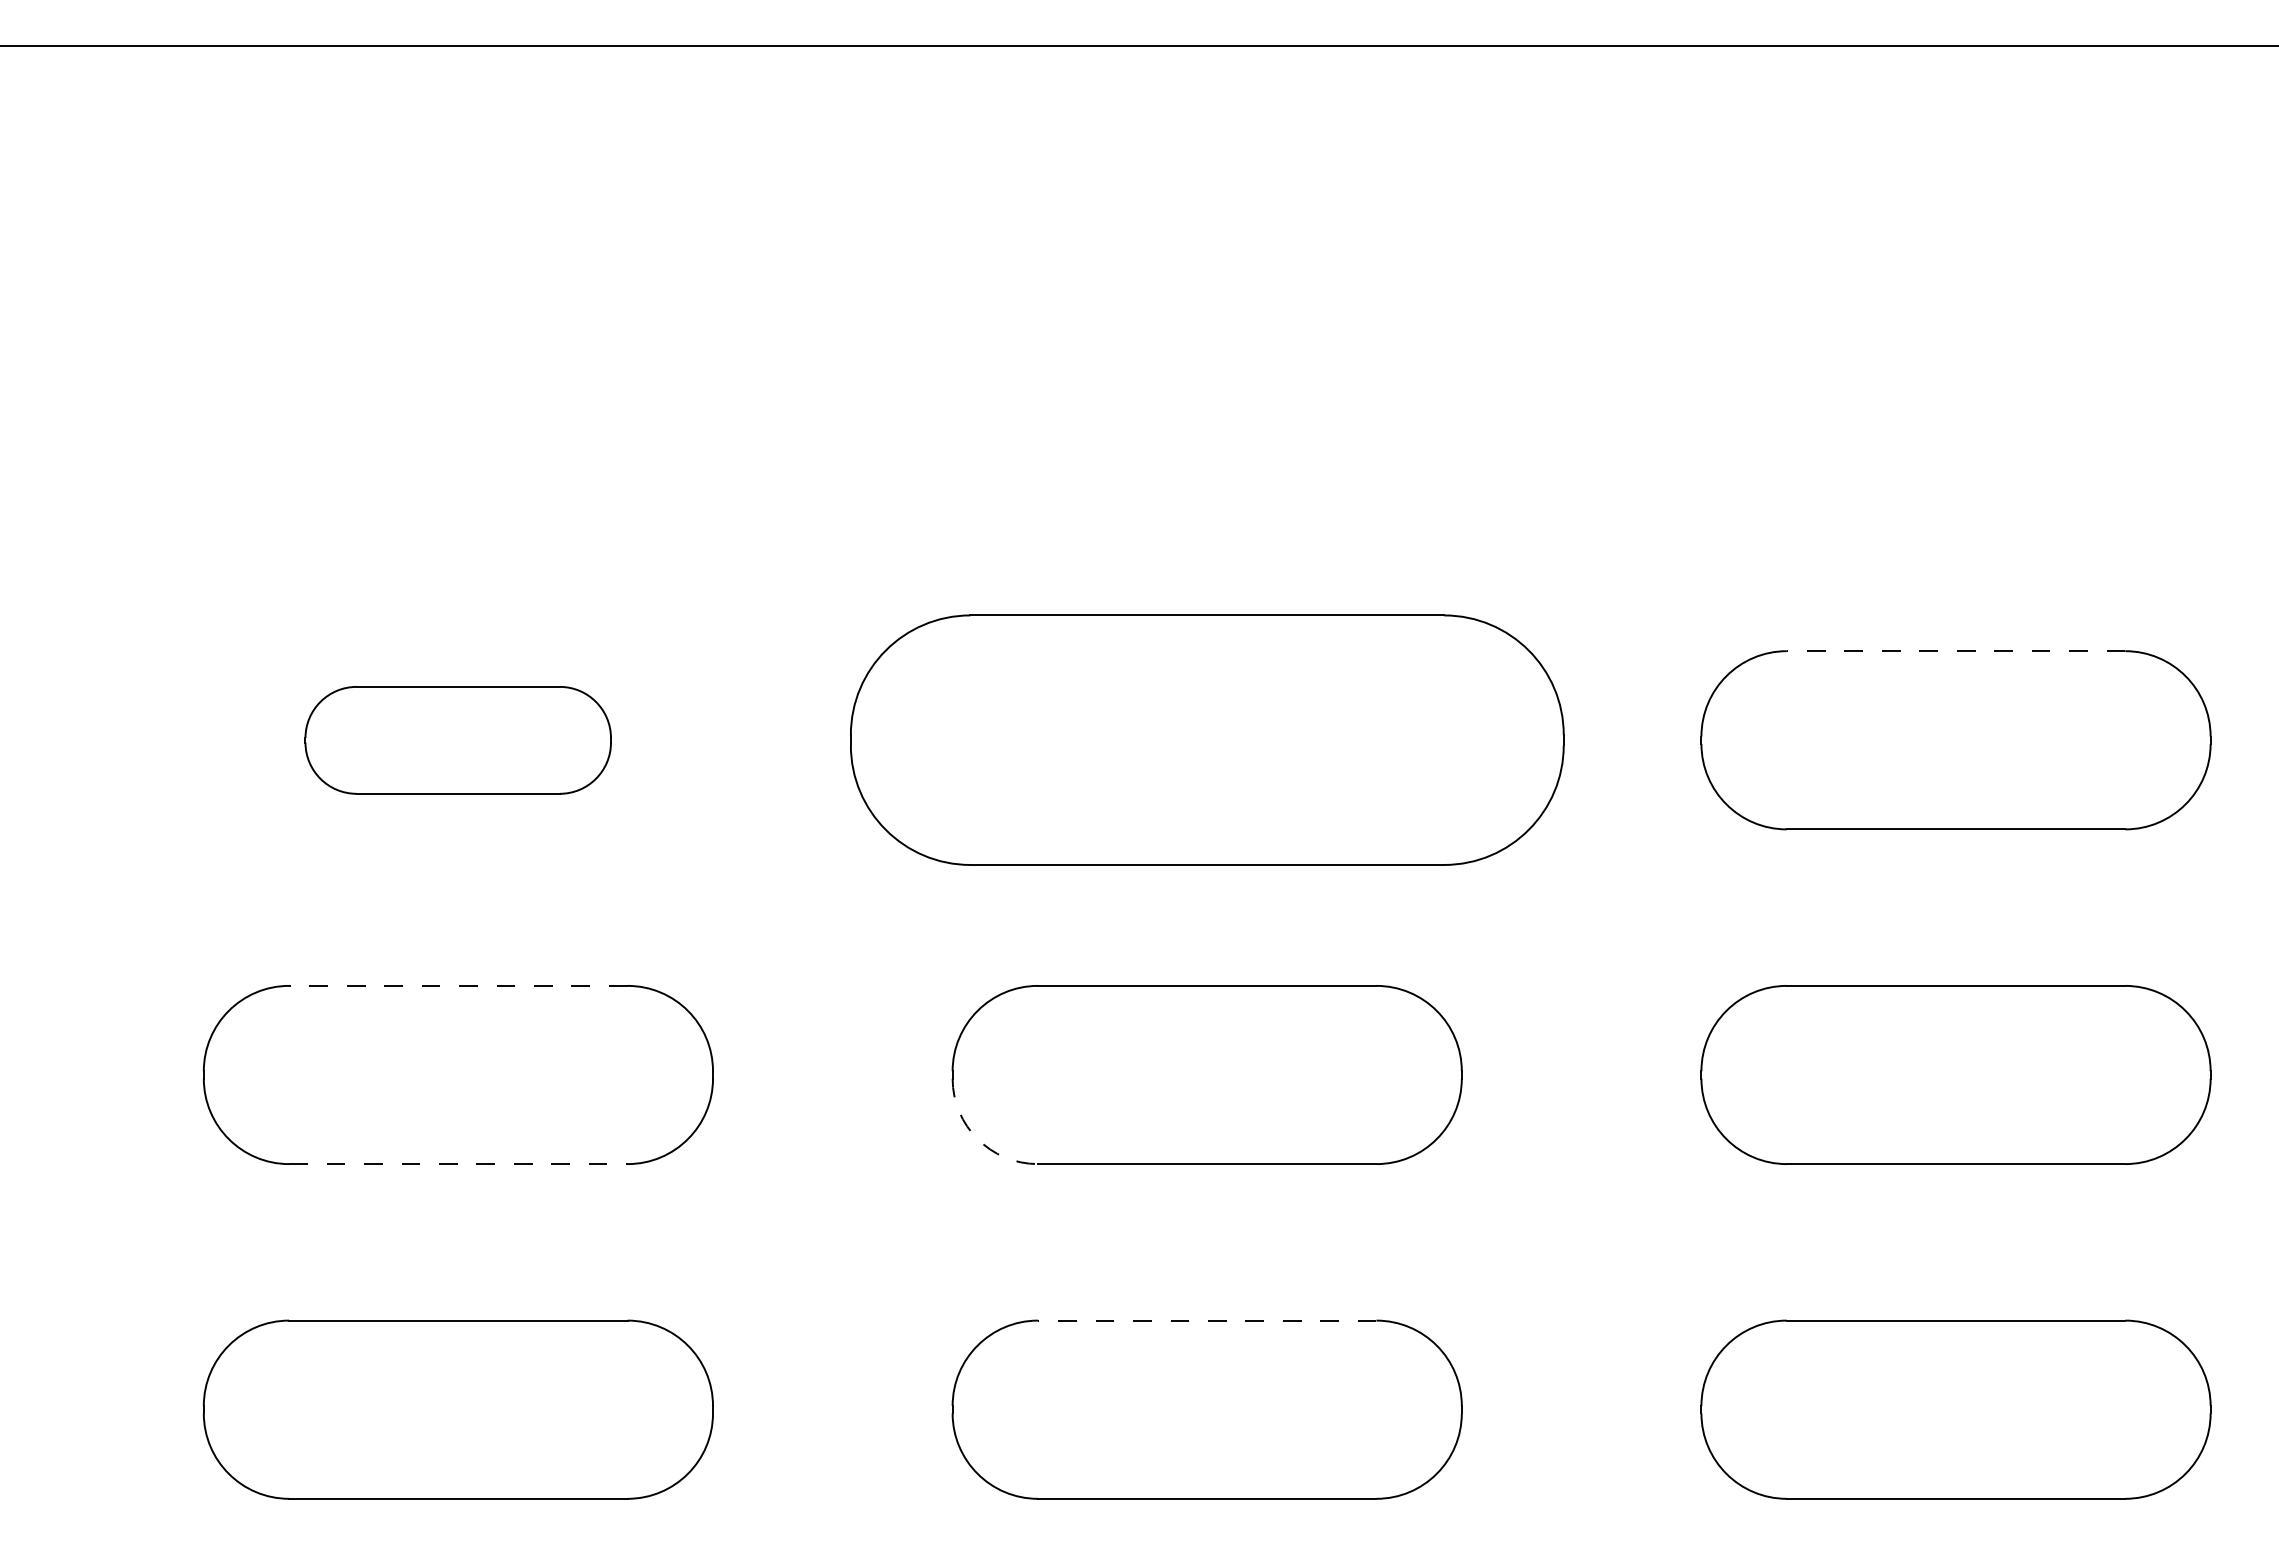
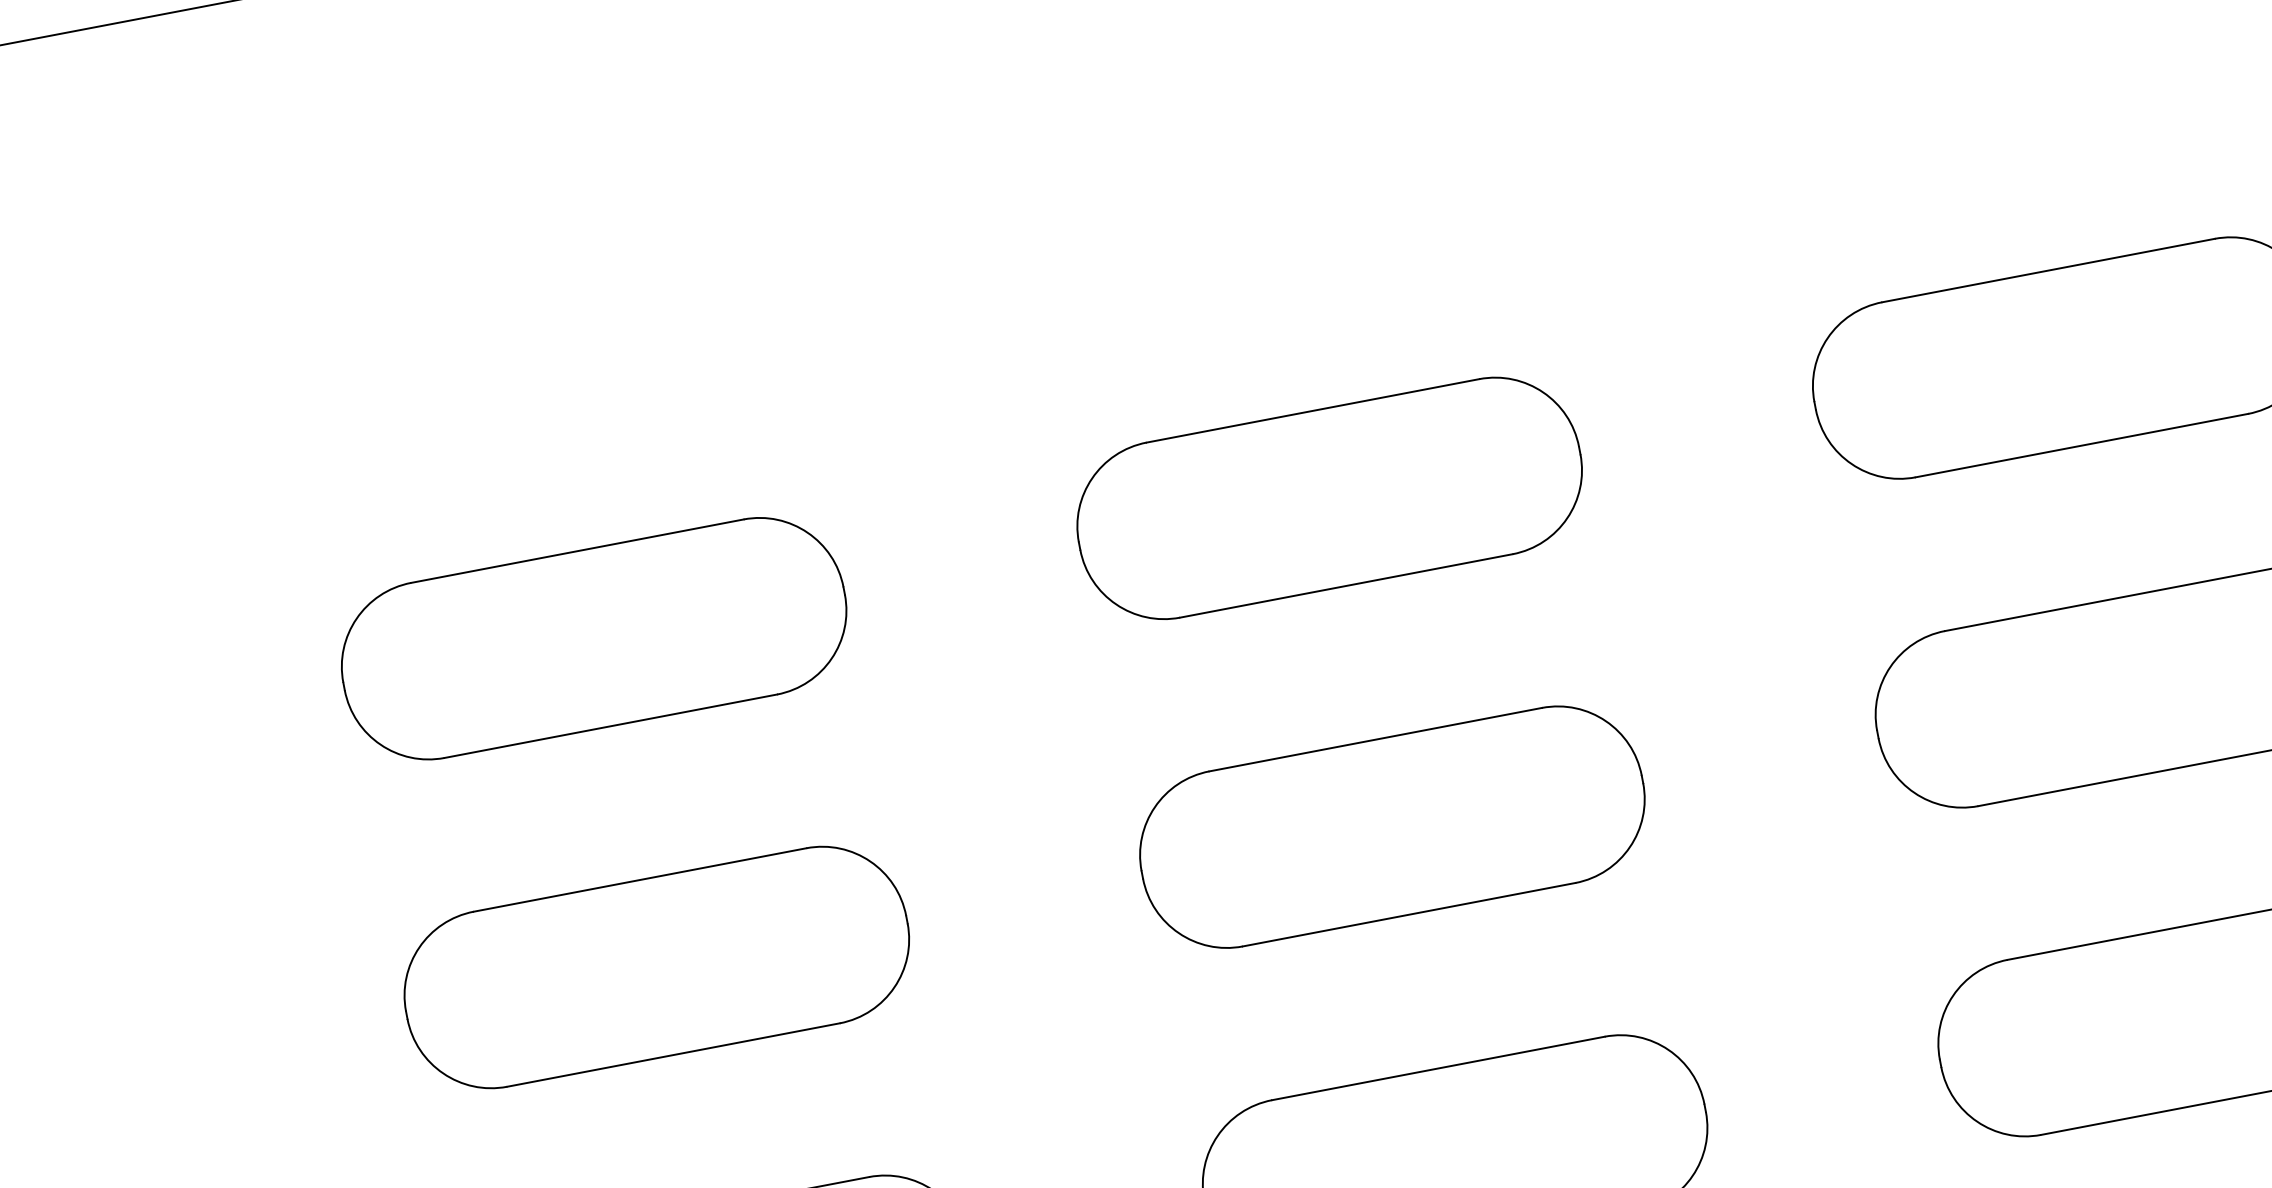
line: (1955, 651) -> (2048, 270), dashed -> solid
part: (457, 740) -> (593, 639), size x1.67
part: (1206, 740) -> (1329, 498), size x0.71
line: (457, 985) -> (639, 879), dashed -> solid
arc: (977, 1139) -> (1178, 933), dashed -> solid
line: (458, 1164) -> (673, 1055), dashed -> solid
line: (1206, 1320) -> (1437, 1068), dashed -> solid

